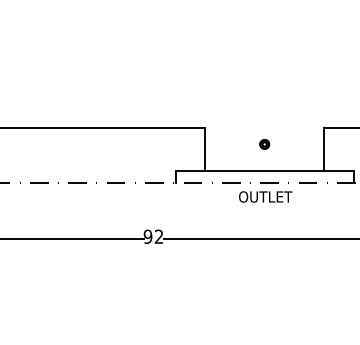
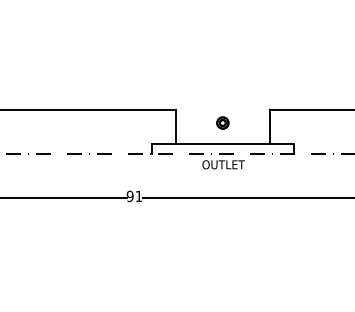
part: (264, 143) -> (222, 122), size x1.6
text: (158, 235) -> (138, 195), 92 -> 91

